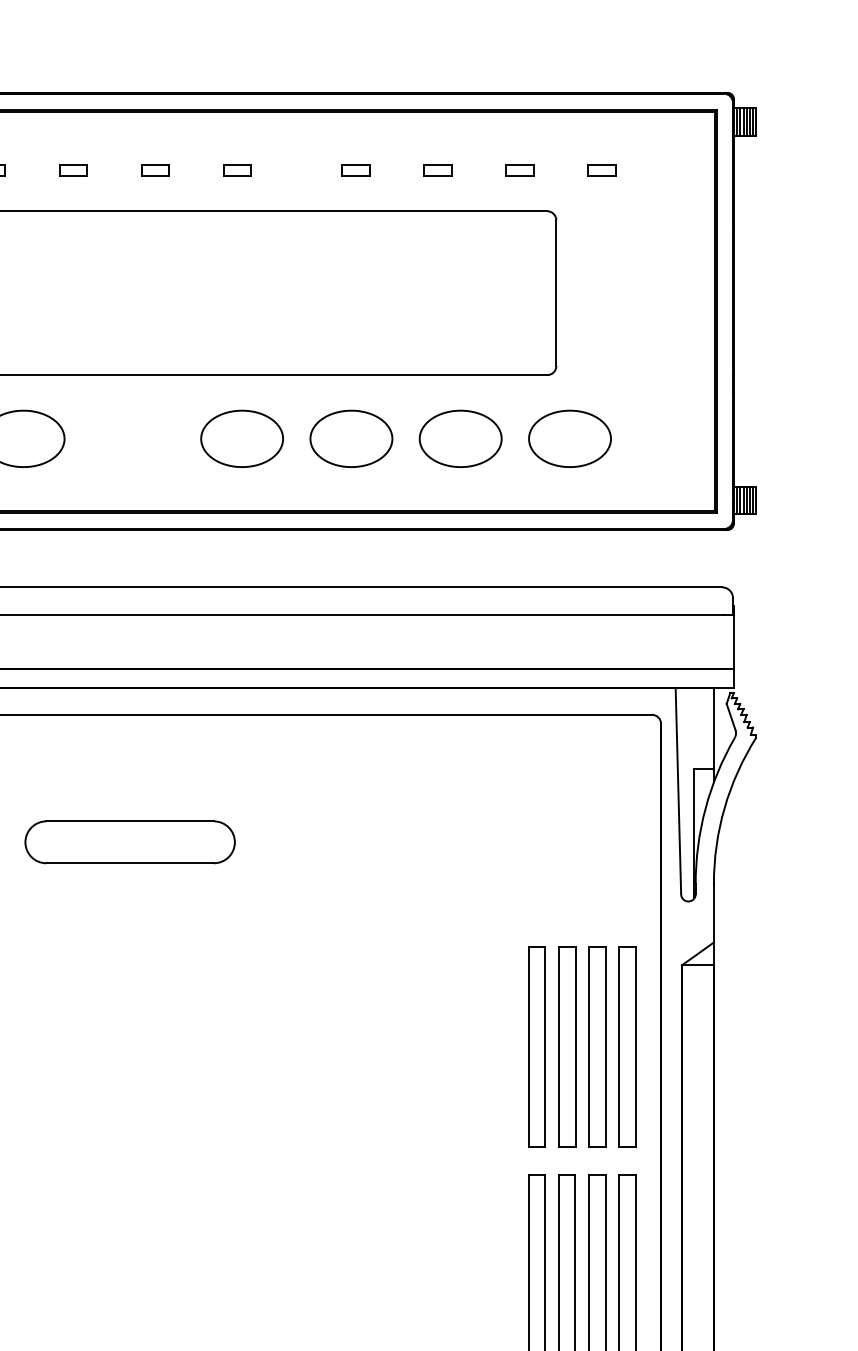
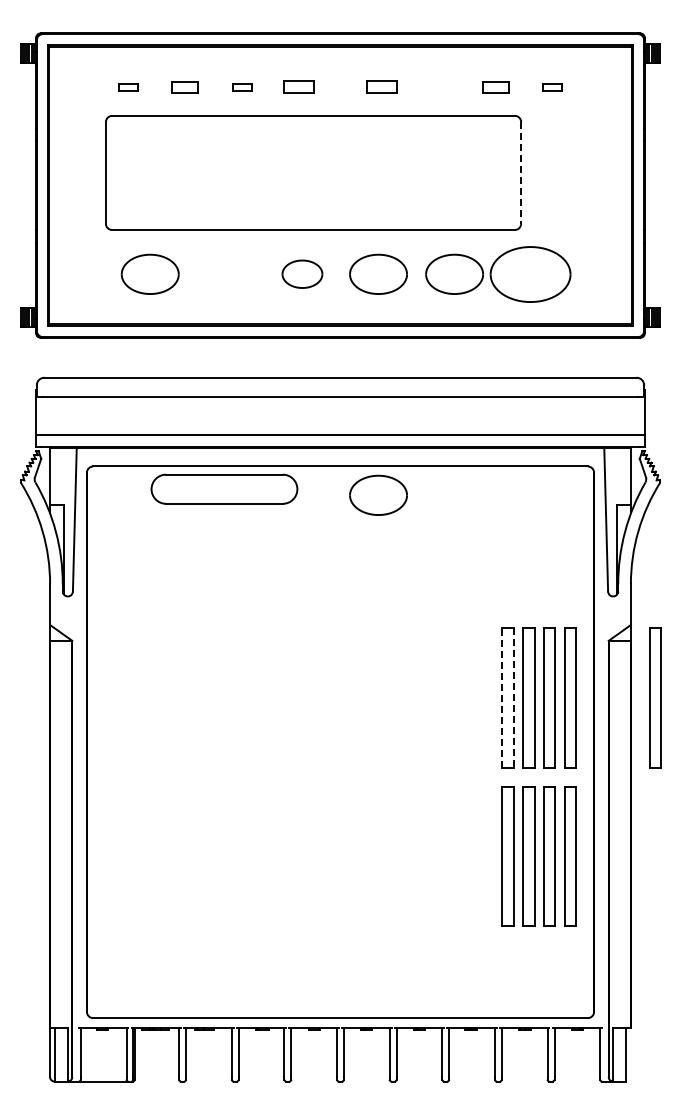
part: (74, 170) -> (185, 87), size x1.4
part: (237, 170) -> (299, 87), size x1.6
part: (355, 170) -> (381, 87), size x1.6
part: (437, 170) -> (438, 87), removed
part: (519, 170) -> (495, 87), size x1.4
line: (556, 292) -> (521, 172), solid -> dashed
part: (242, 437) -> (302, 273), size x0.7
part: (569, 437) -> (530, 273), size x1.4
part: (351, 755) -> (378, 494), added
part: (130, 841) -> (224, 488), moved
line: (529, 1046) -> (502, 697), solid -> dashed
line: (545, 1046) -> (513, 697), solid -> dashed
part: (749, 1046) -> (655, 697), added

